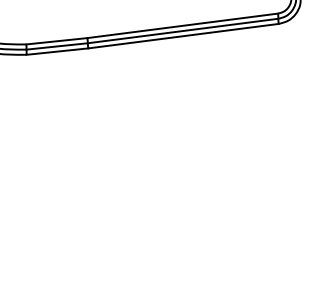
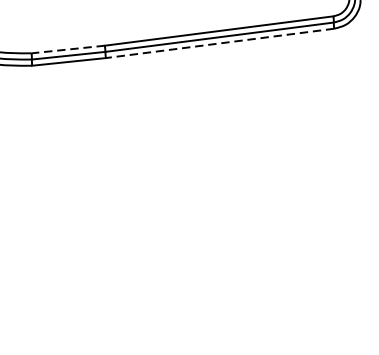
line: (183, 36) -> (220, 43), solid -> dashed
line: (56, 41) -> (67, 49), solid -> dashed

